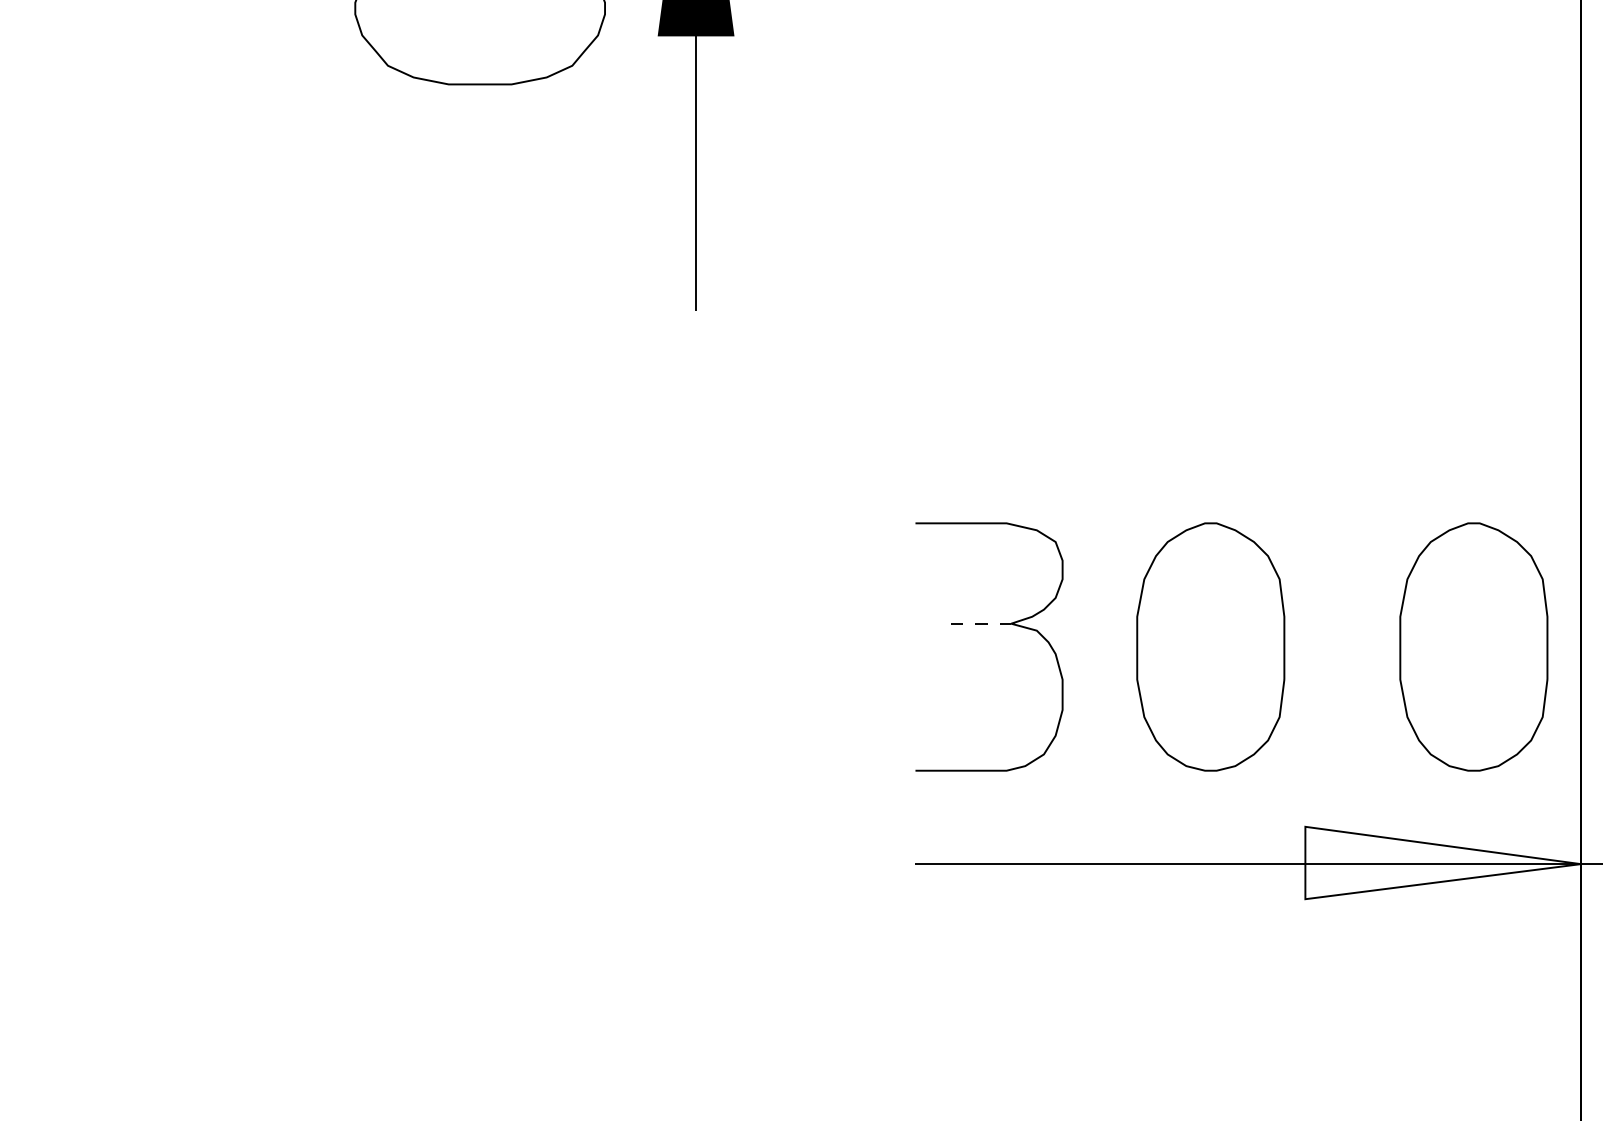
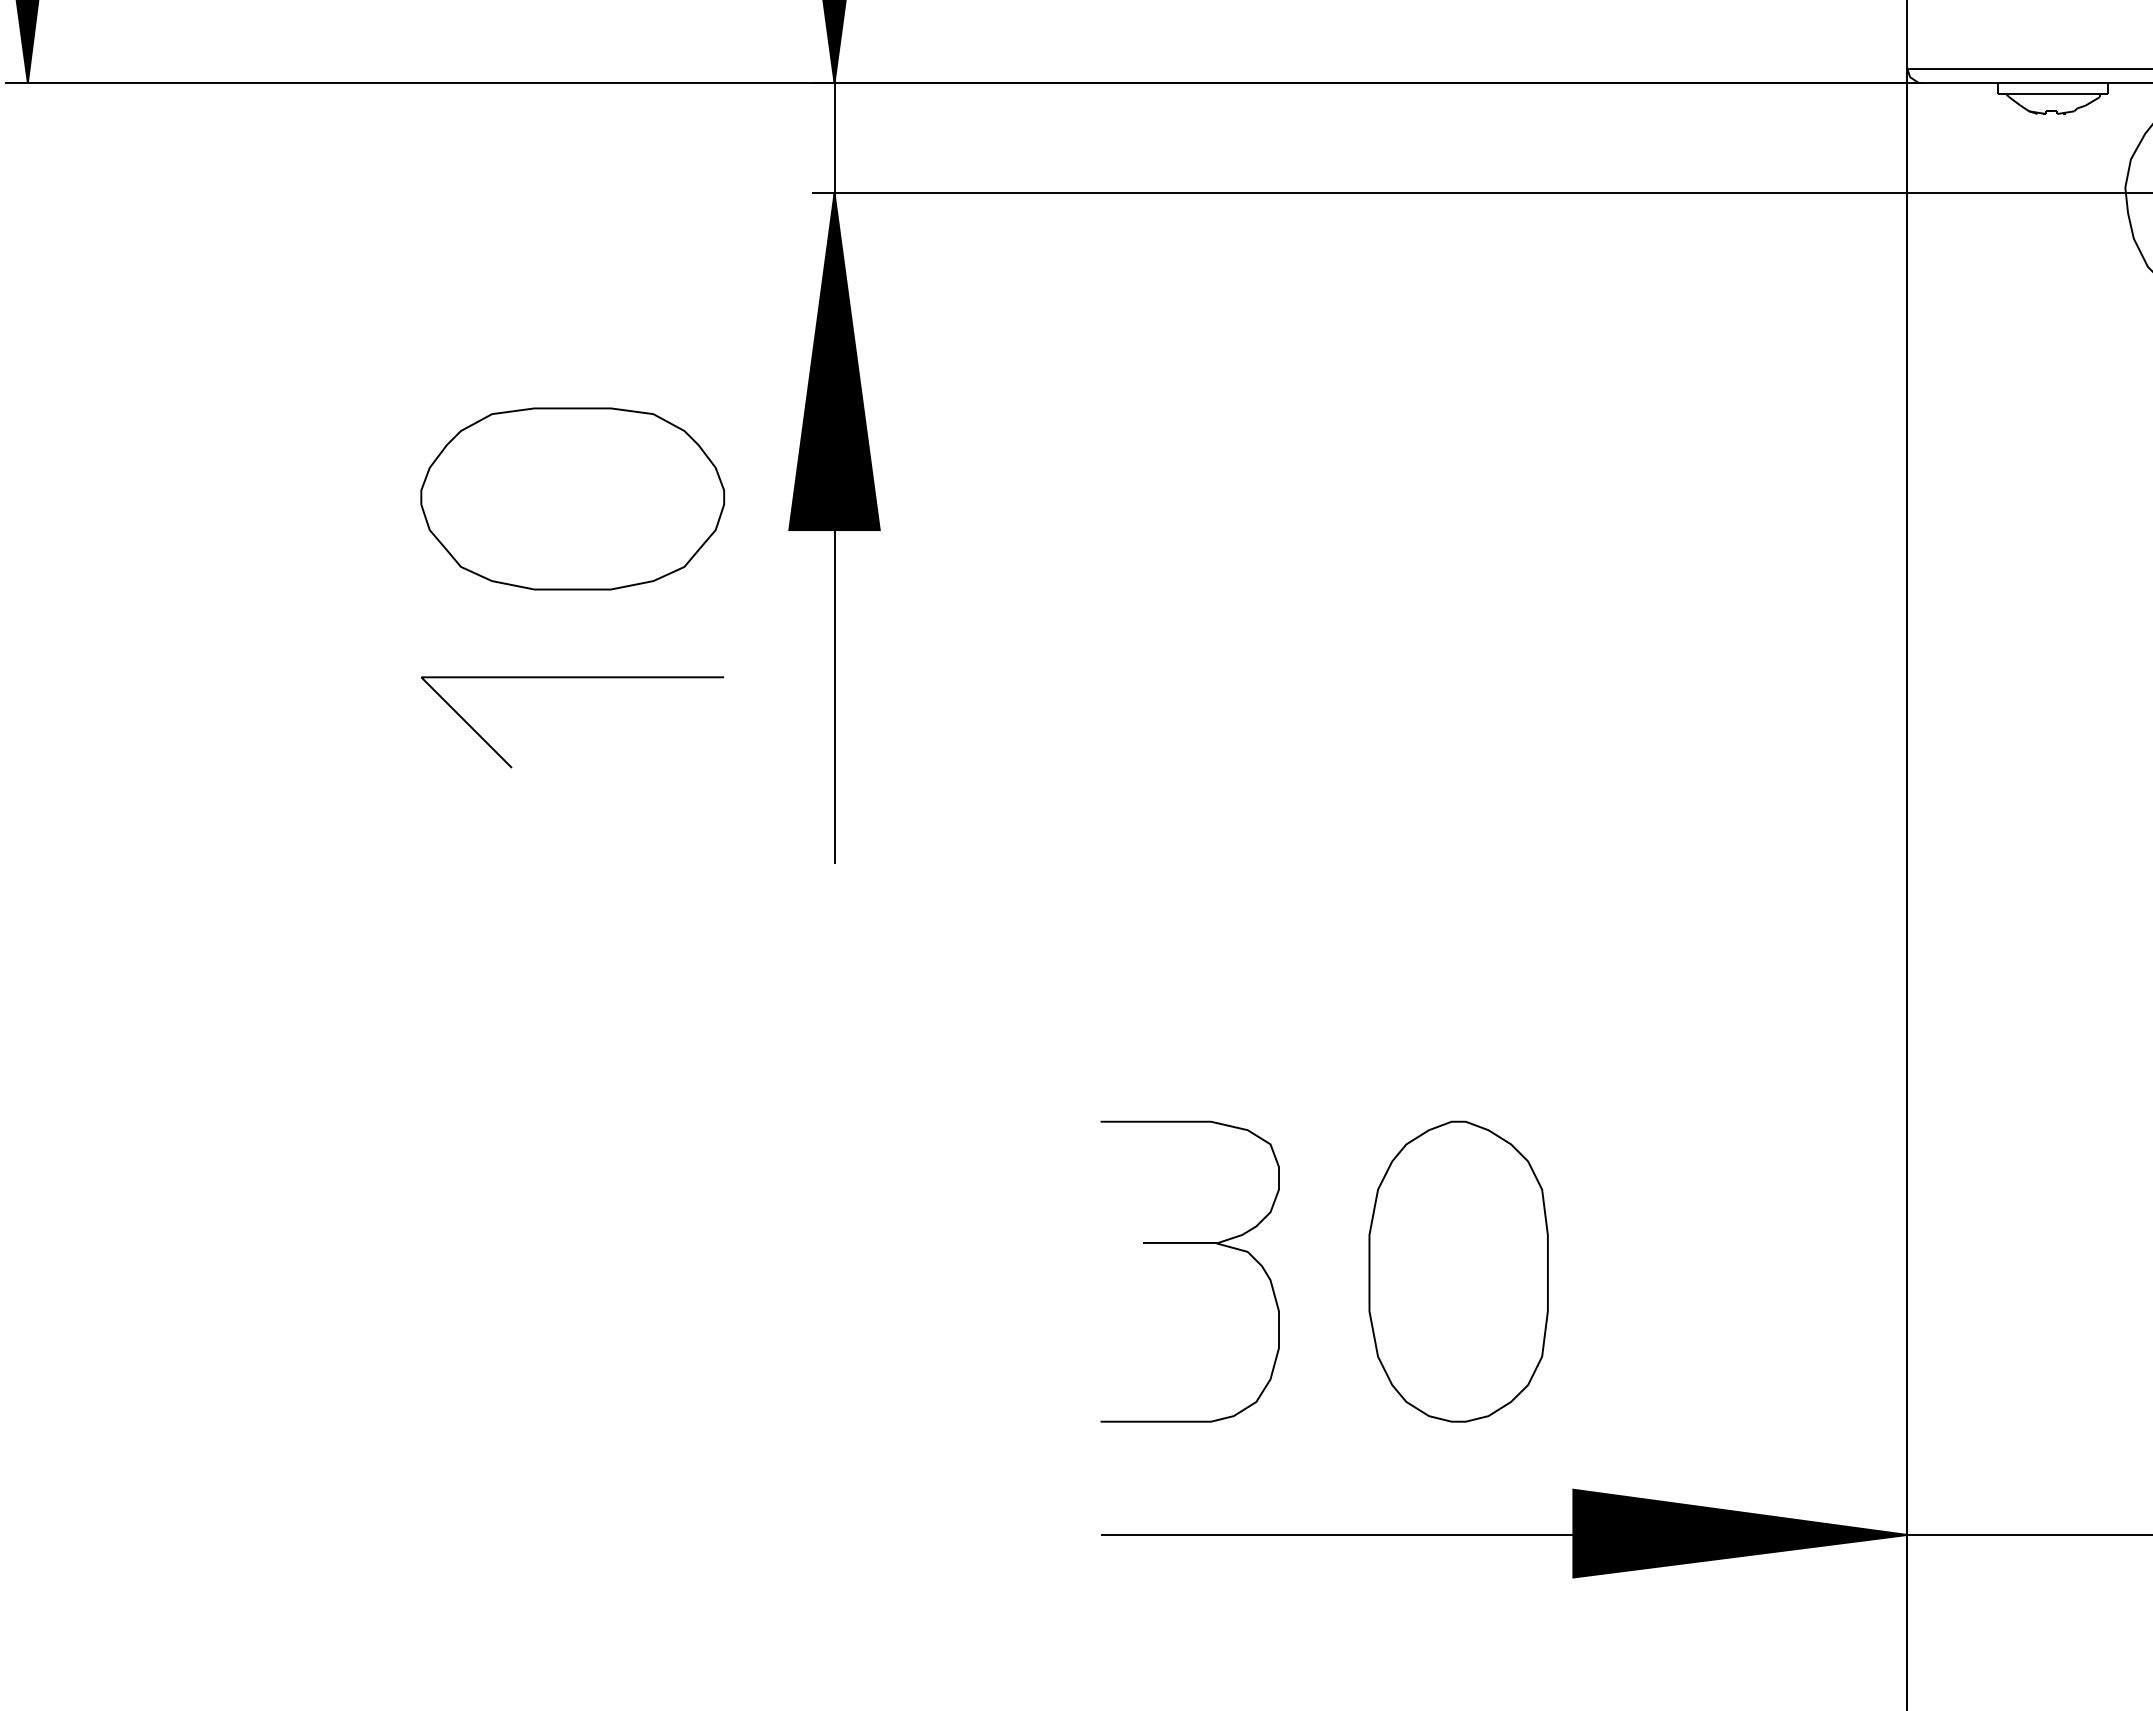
line: (479, 157) -> (572, 678), added
line: (980, 623) -> (1179, 1243), dashed -> solid
part: (1473, 646) -> (1777, 1271), removed
fill: (1443, 862) -> (1740, 1533), added

